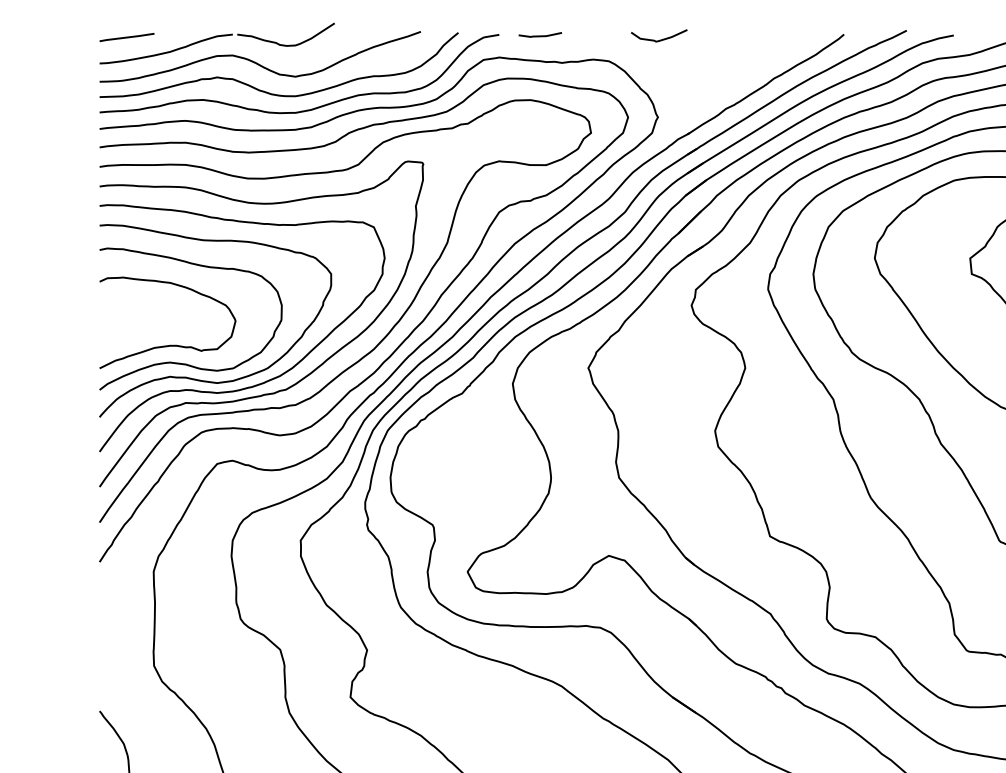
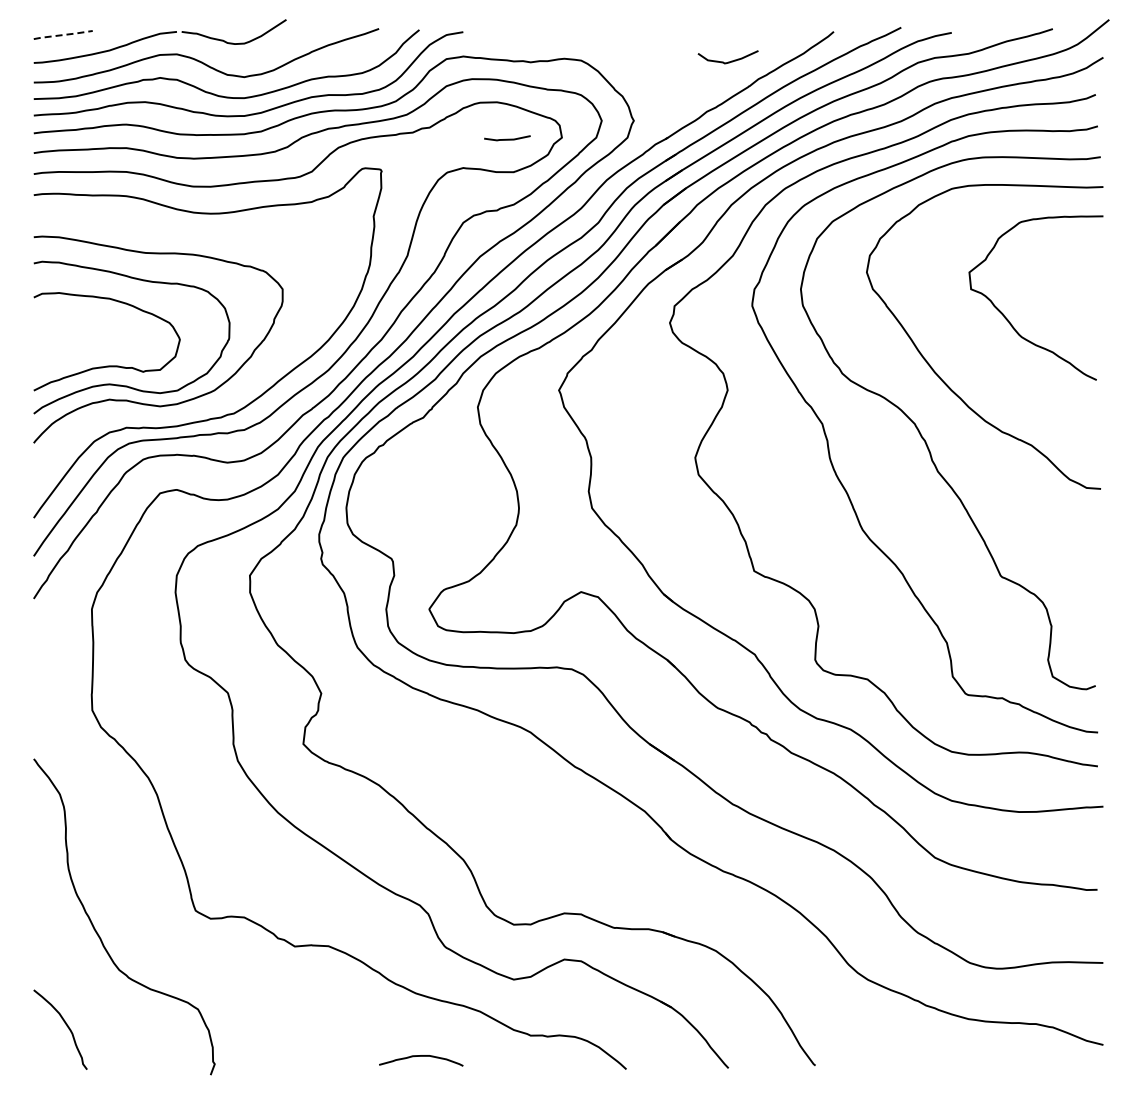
line: (540, 35) -> (507, 138), moved
line: (127, 37) -> (63, 35), solid -> dashed
curve: (659, 39) -> (728, 61), moved
curve: (266, 380) -> (213, 403), removed

